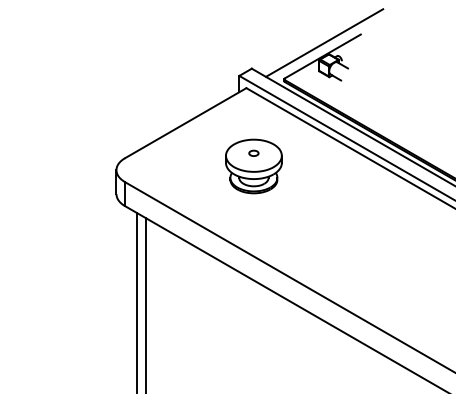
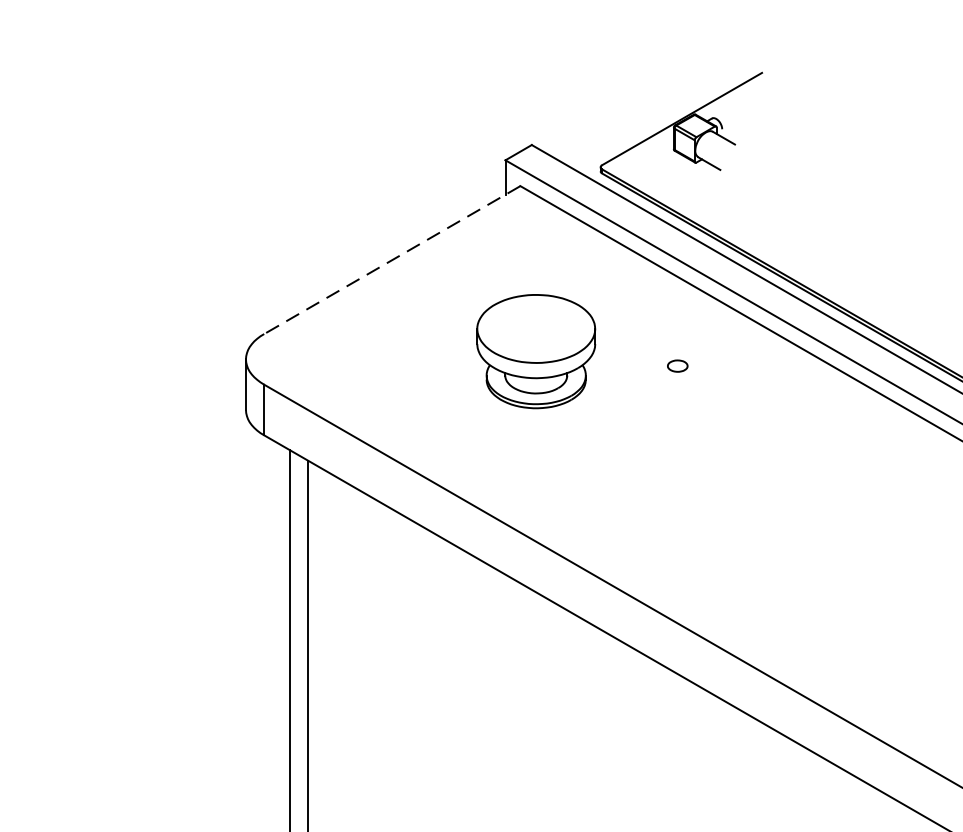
line: (324, 42) -> (685, 89), removed
line: (185, 123) -> (391, 260), solid -> dashed
part: (253, 152) -> (676, 364), moved

